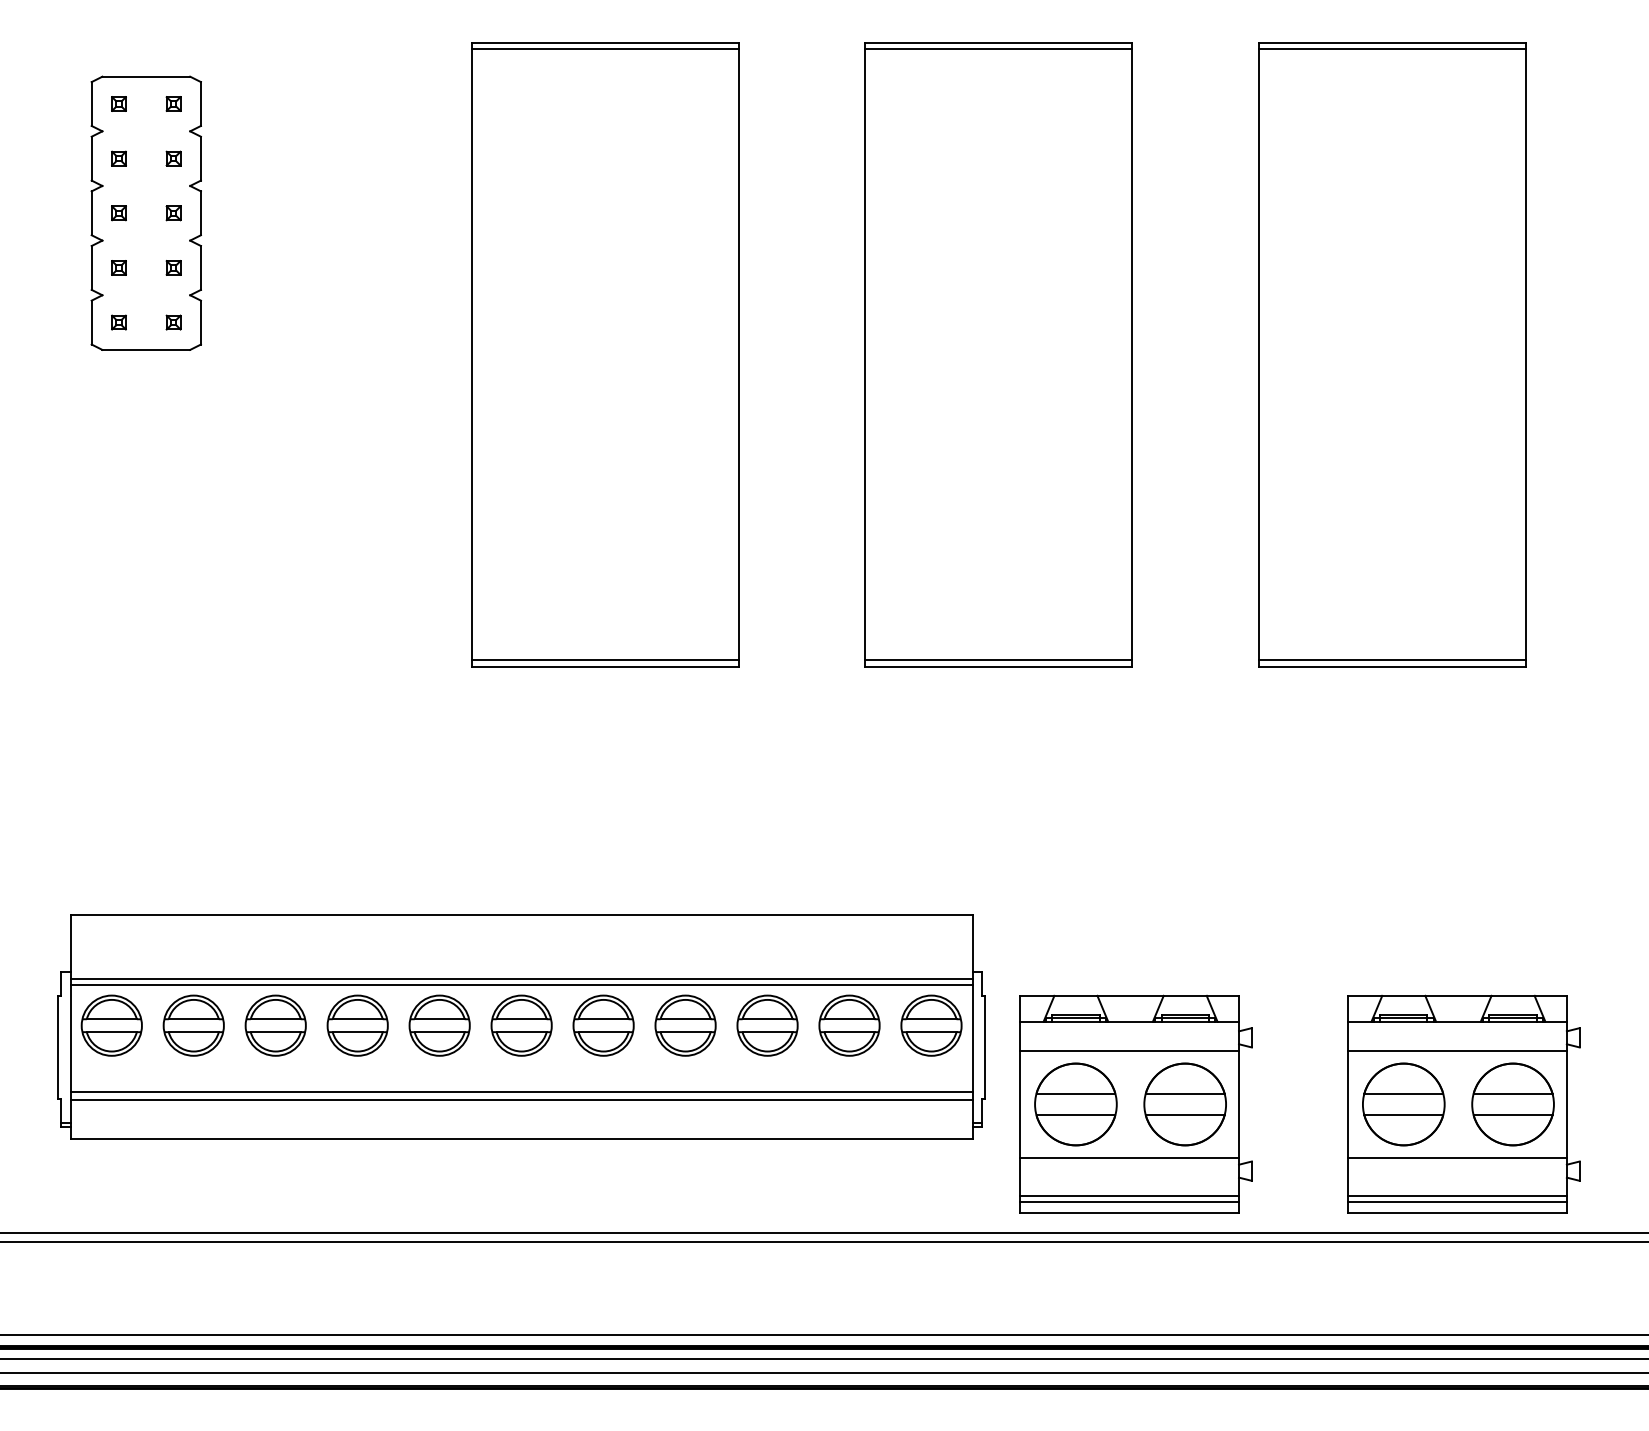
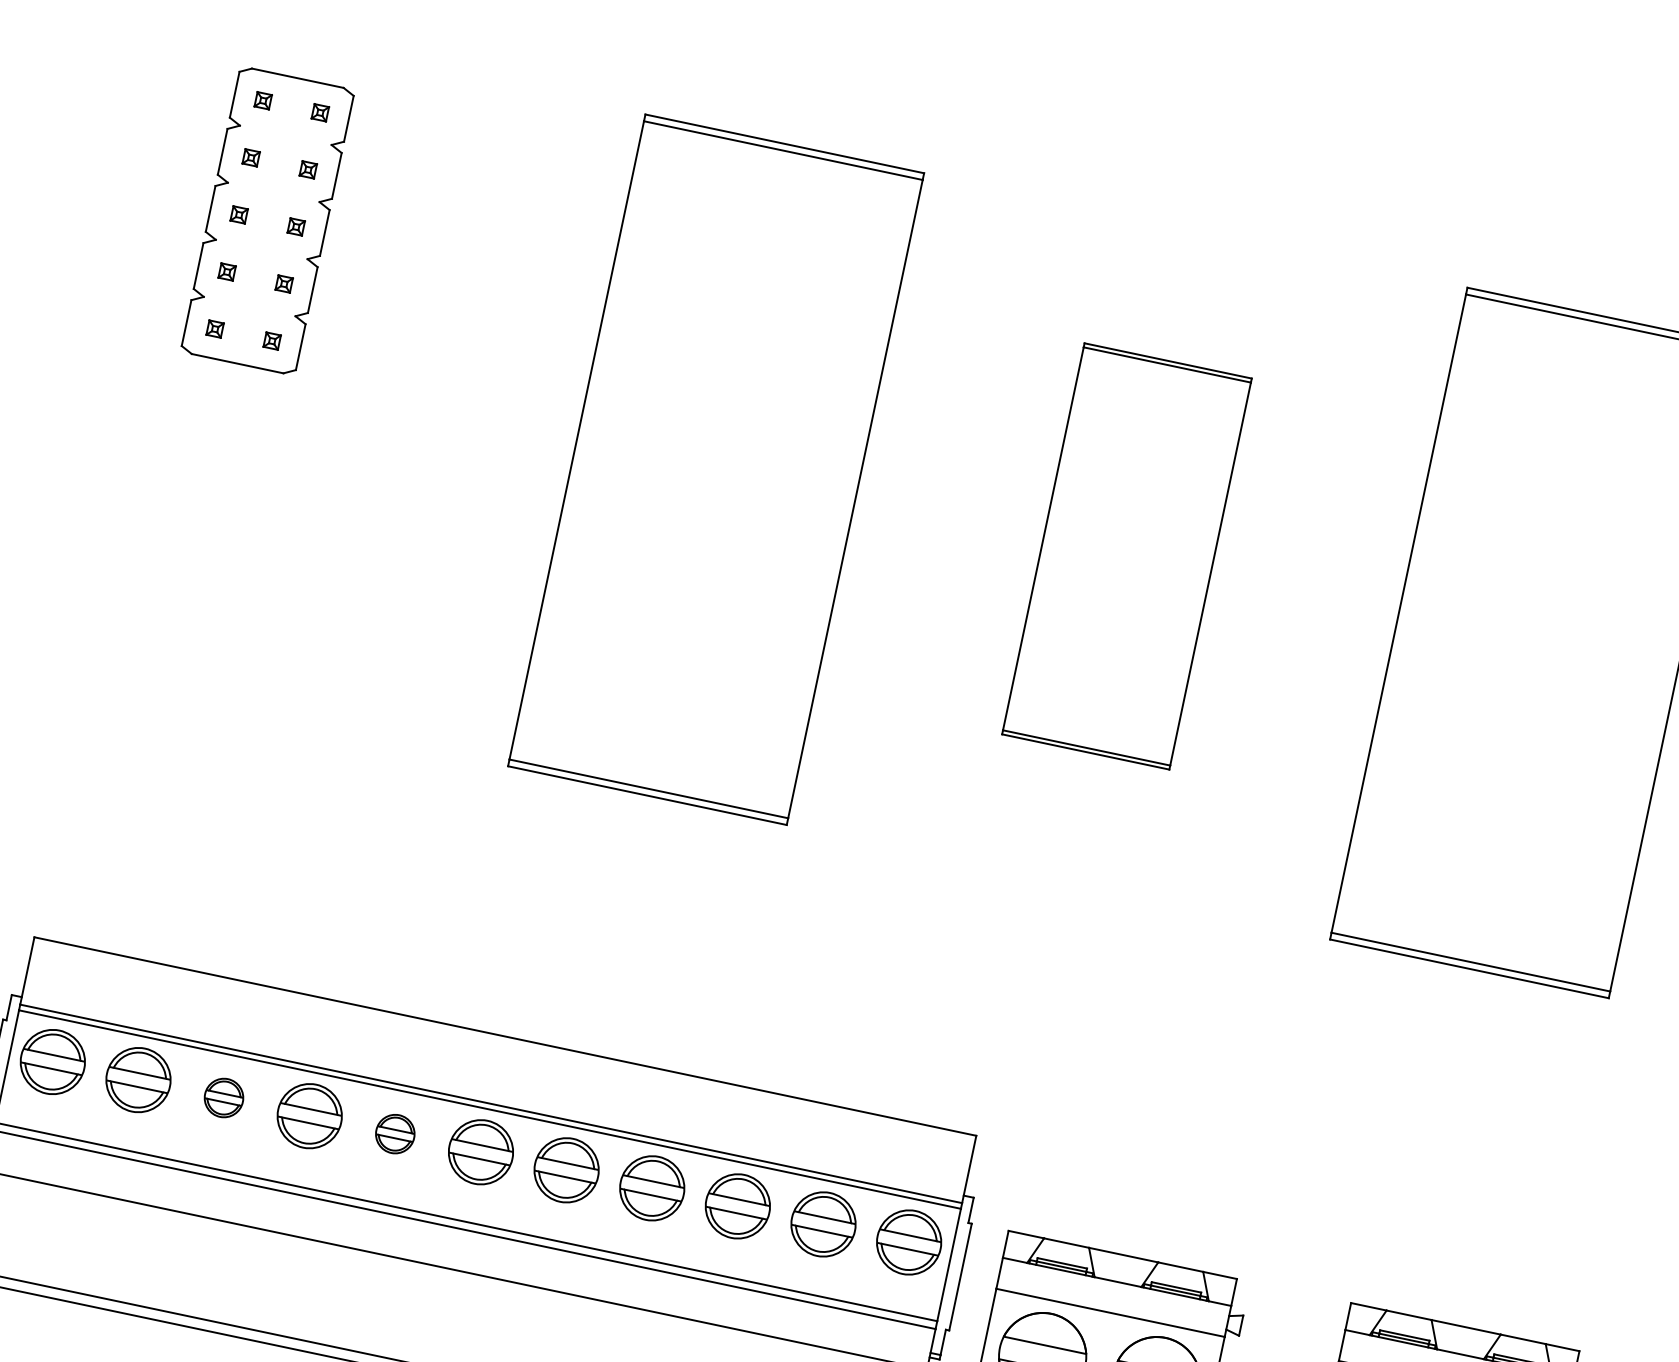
part: (998, 354) -> (1126, 556), size x0.6
part: (275, 1025) -> (223, 1097), size x0.6
part: (439, 1025) -> (395, 1133), size x0.6

